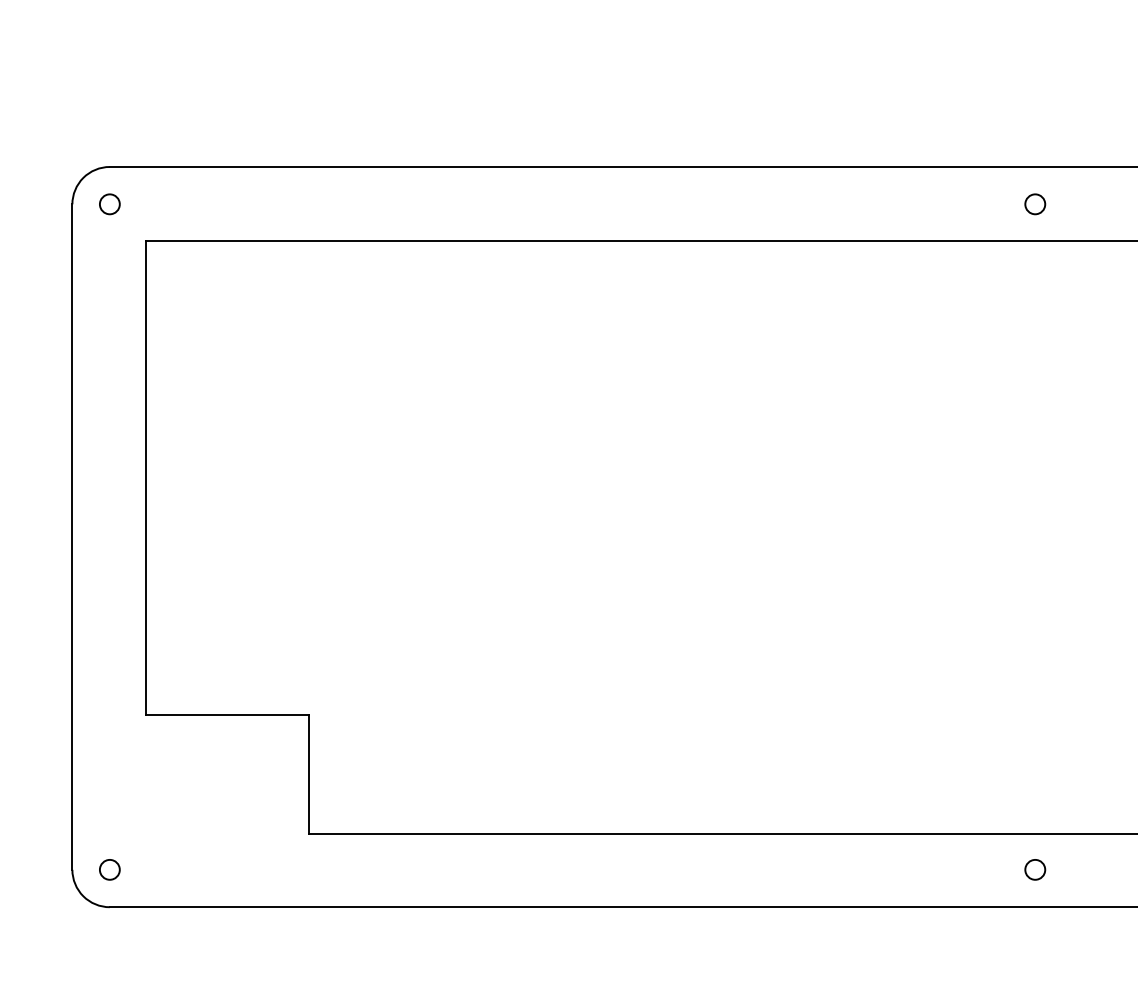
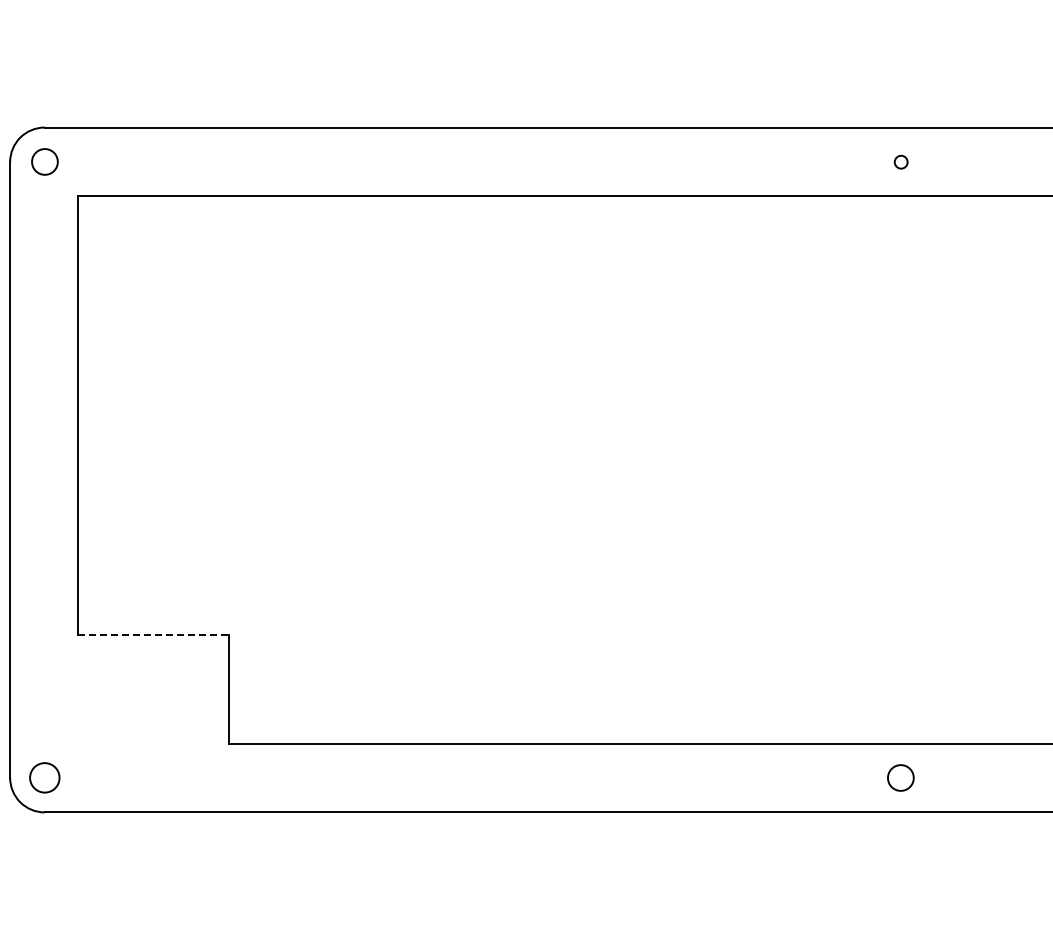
circle: (109, 204) -> (44, 162), size x1.4
circle: (1035, 204) -> (901, 162), size x0.7
line: (228, 714) -> (154, 634), solid -> dashed
circle: (109, 869) -> (44, 777), size x1.6
circle: (1035, 869) -> (901, 777), size x1.4

